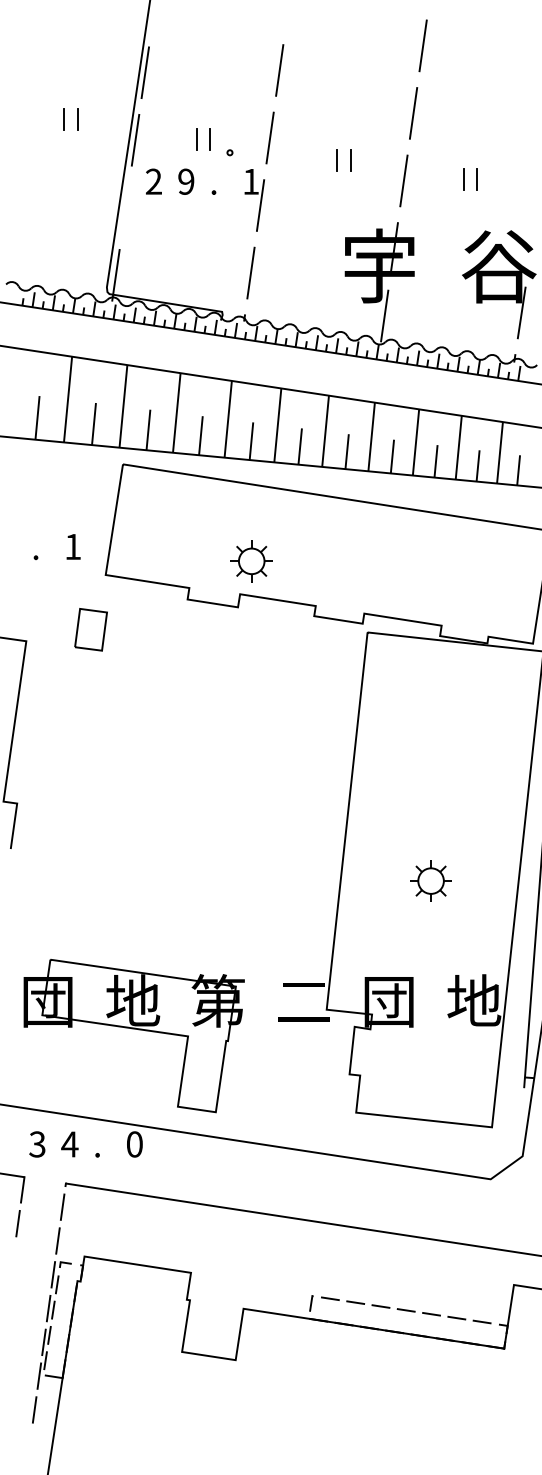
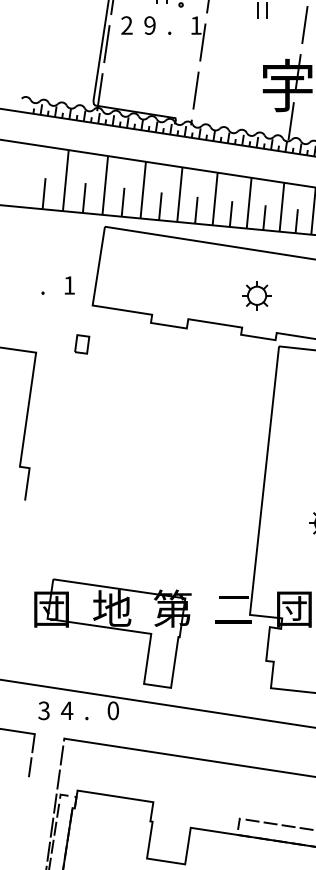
line: (125, 207) -> (106, 43), added
part: (251, 561) -> (256, 295), moved
part: (90, 629) -> (81, 344), size x0.62

